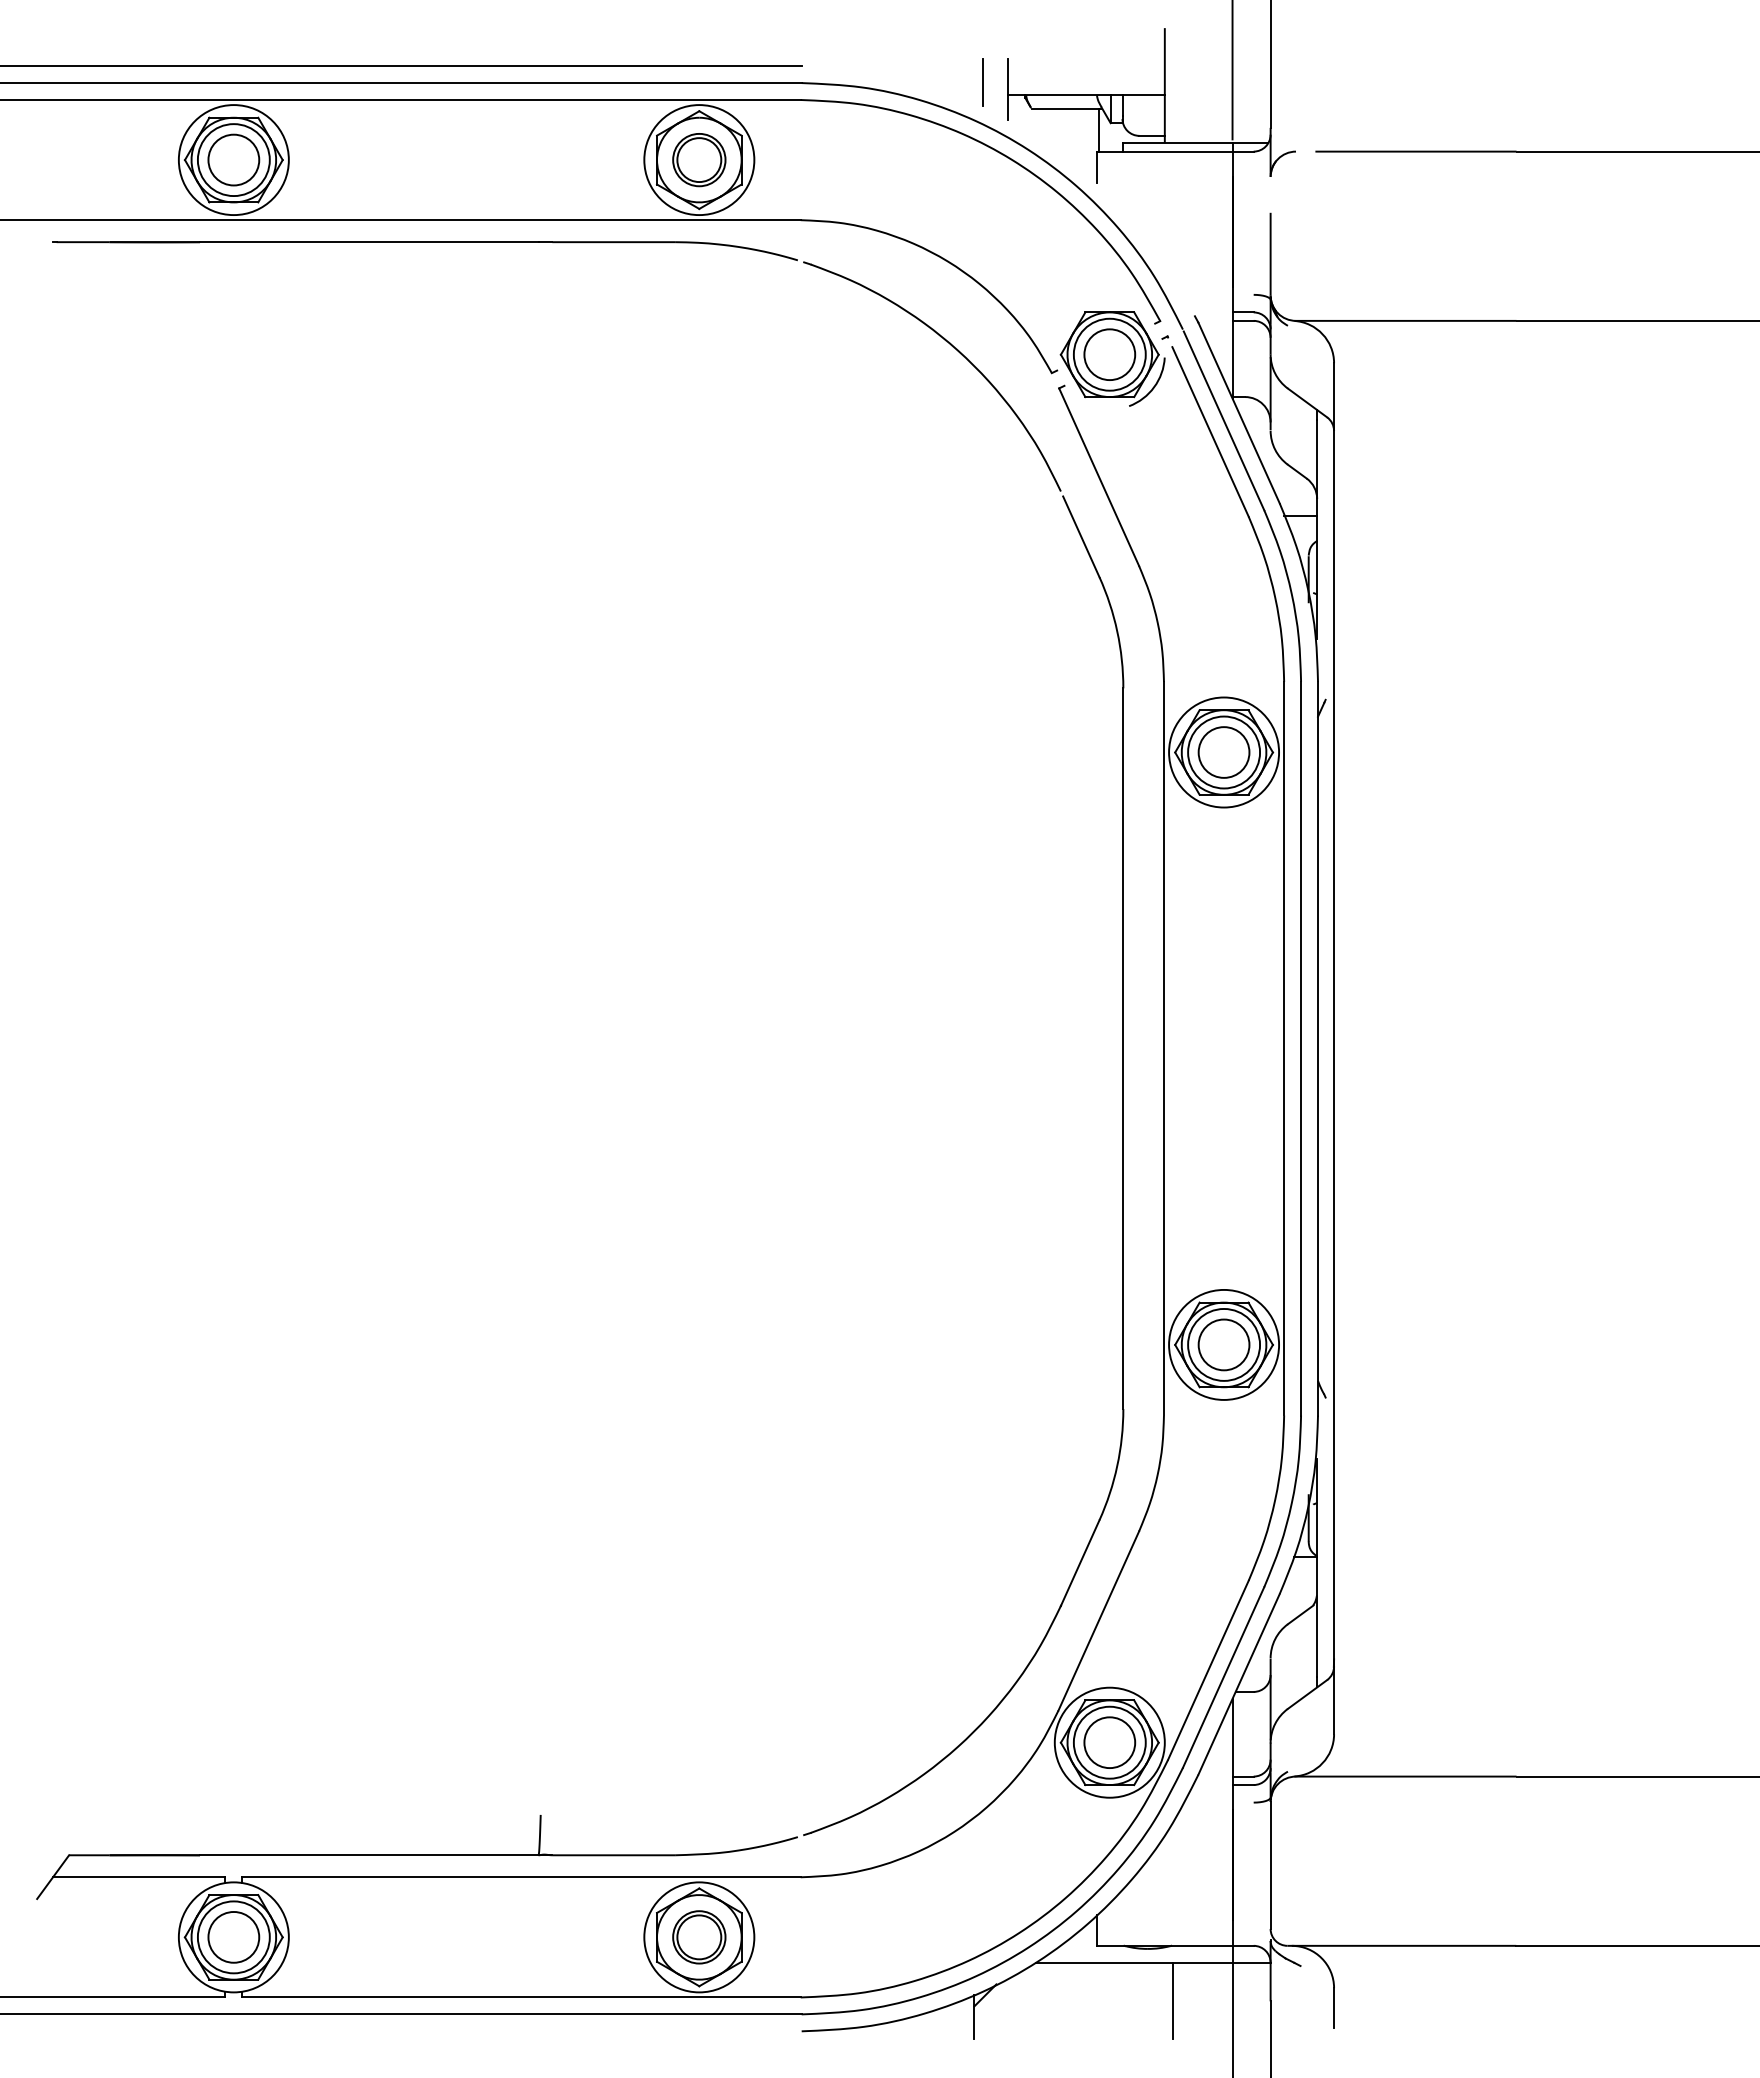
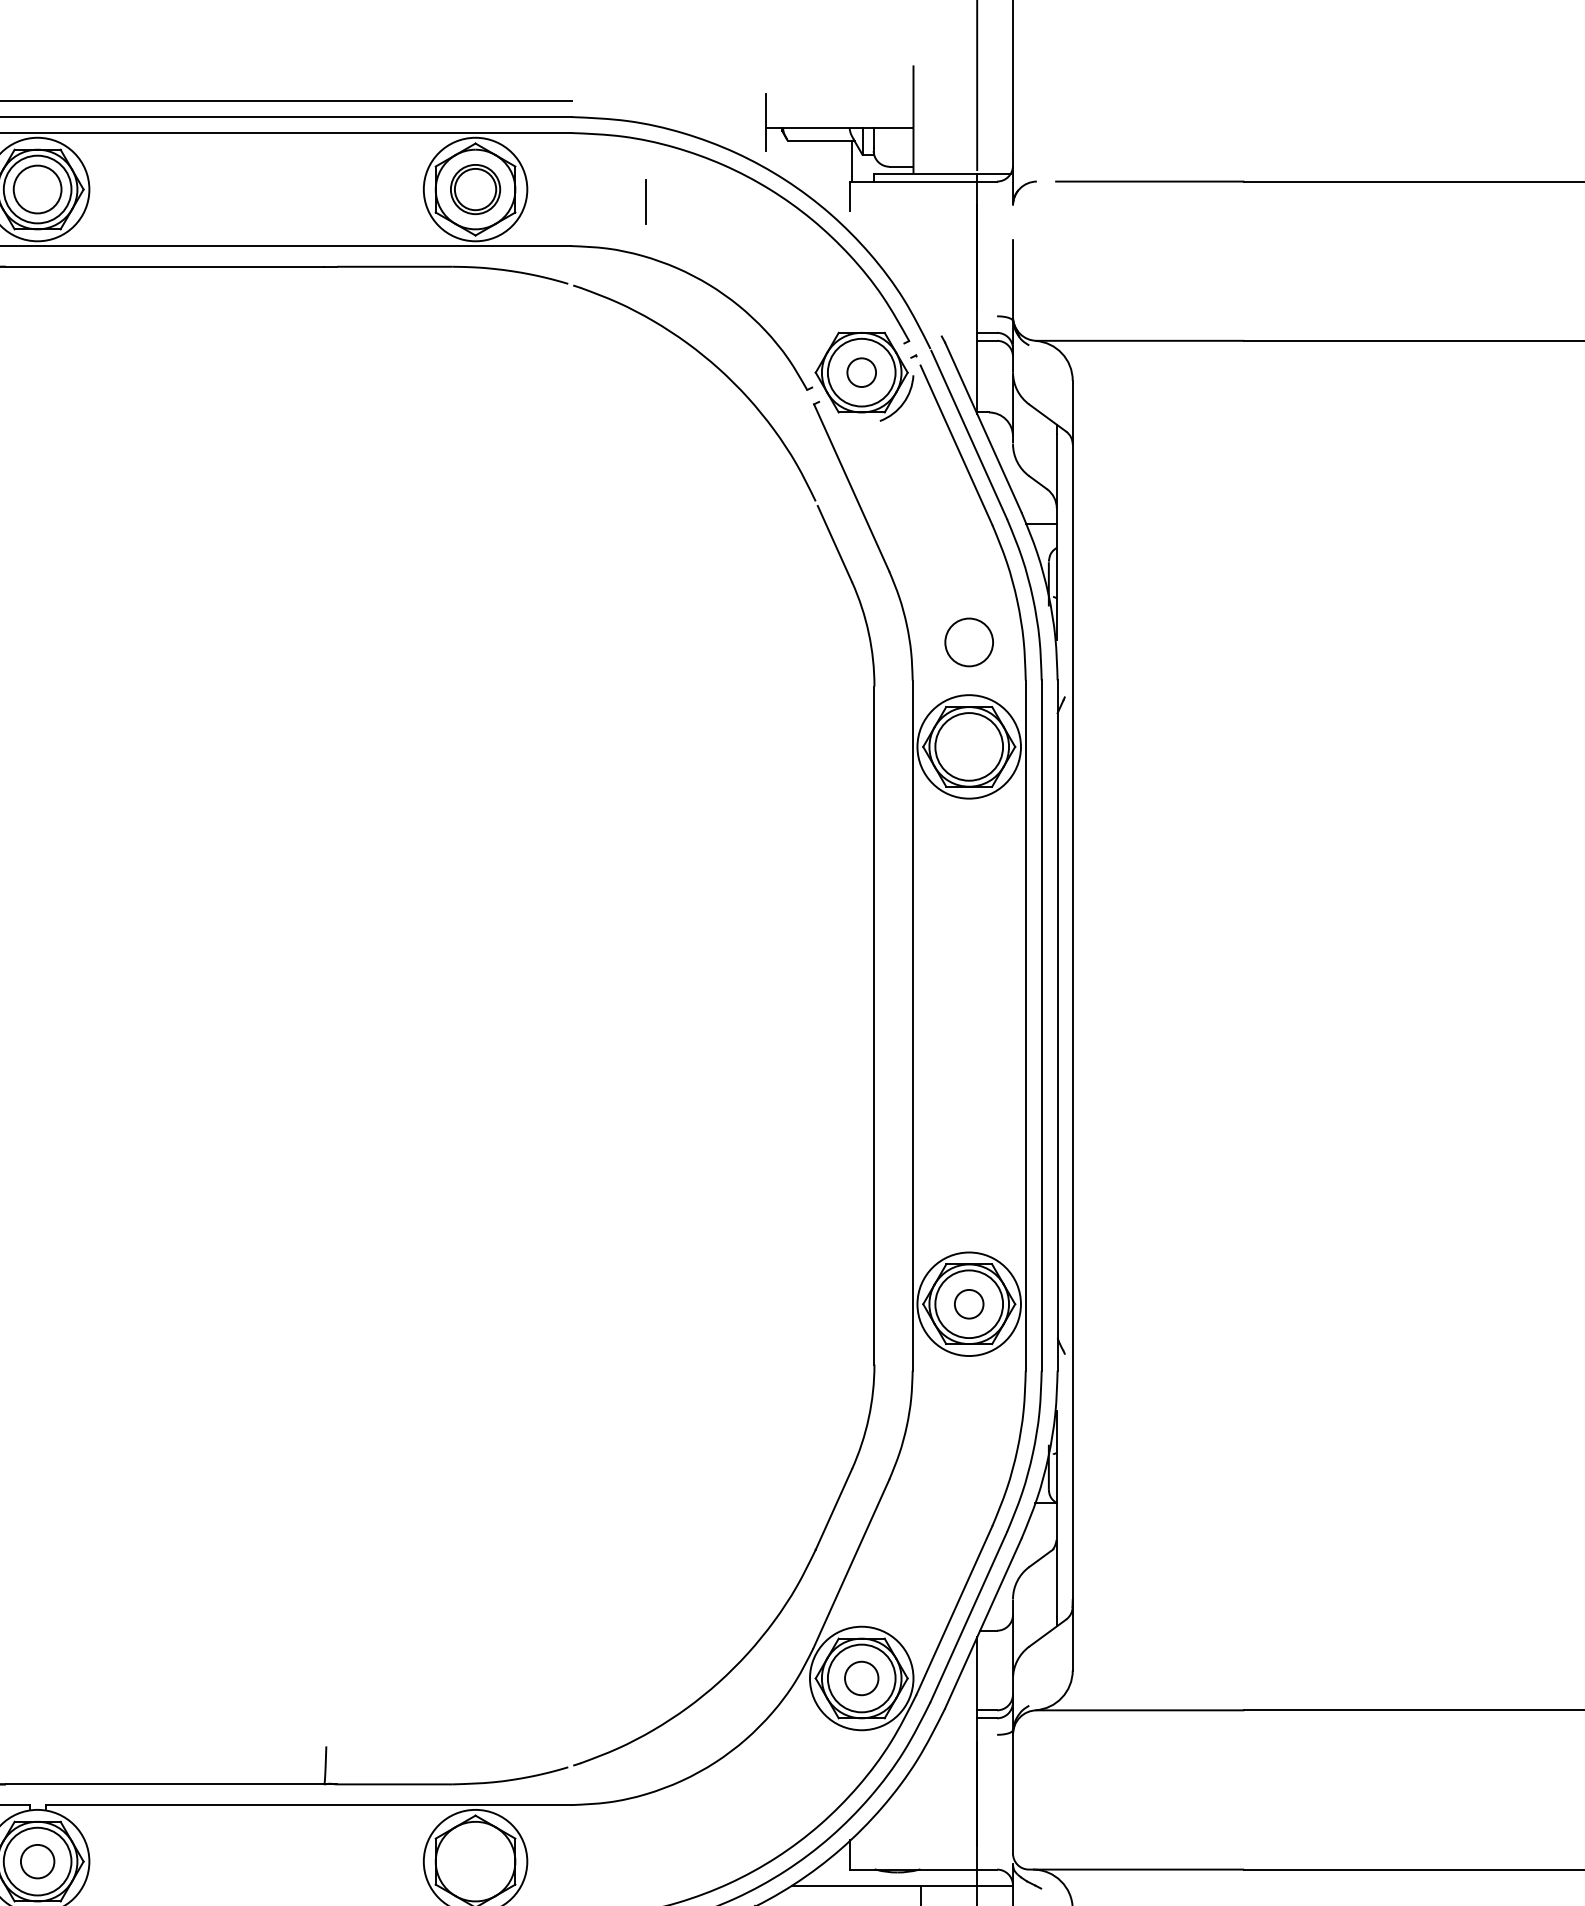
line: (982, 82) -> (645, 202), moved
circle: (1109, 354) -> (861, 372), size x0.6
circle: (1223, 752) -> (968, 642), moved
circle: (1223, 1344) -> (968, 1303), size x0.6
circle: (1109, 1742) -> (861, 1678), size x0.7
circle: (233, 1937) -> (37, 1861), size x0.7
part: (699, 1937) -> (475, 1861), removed

